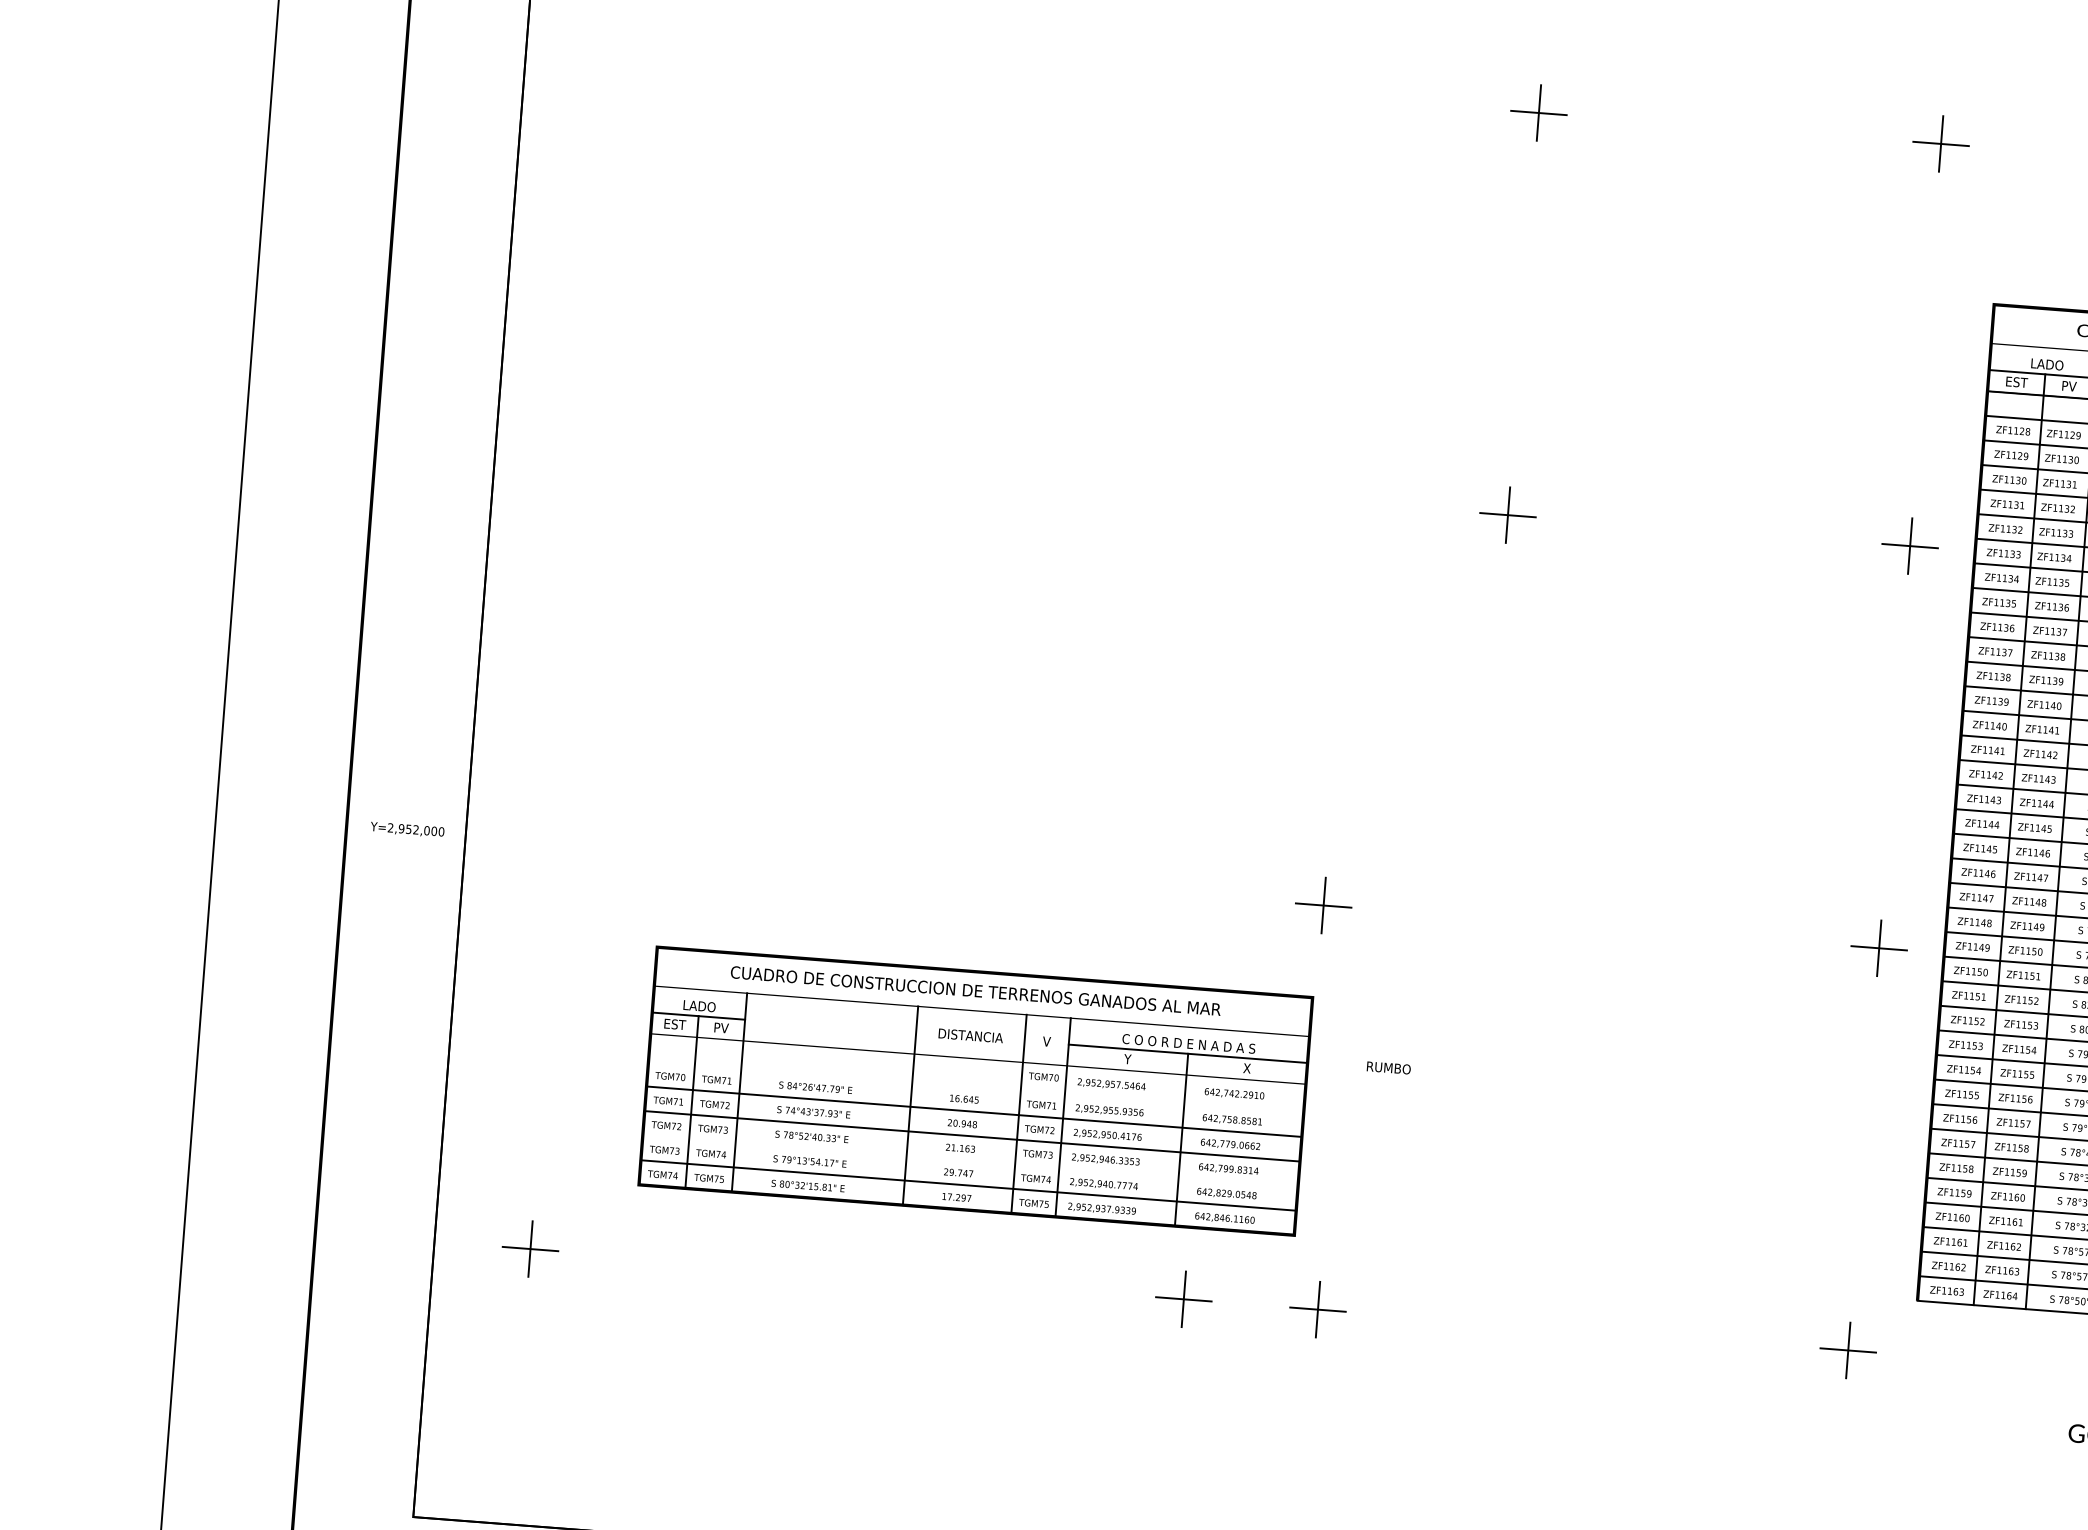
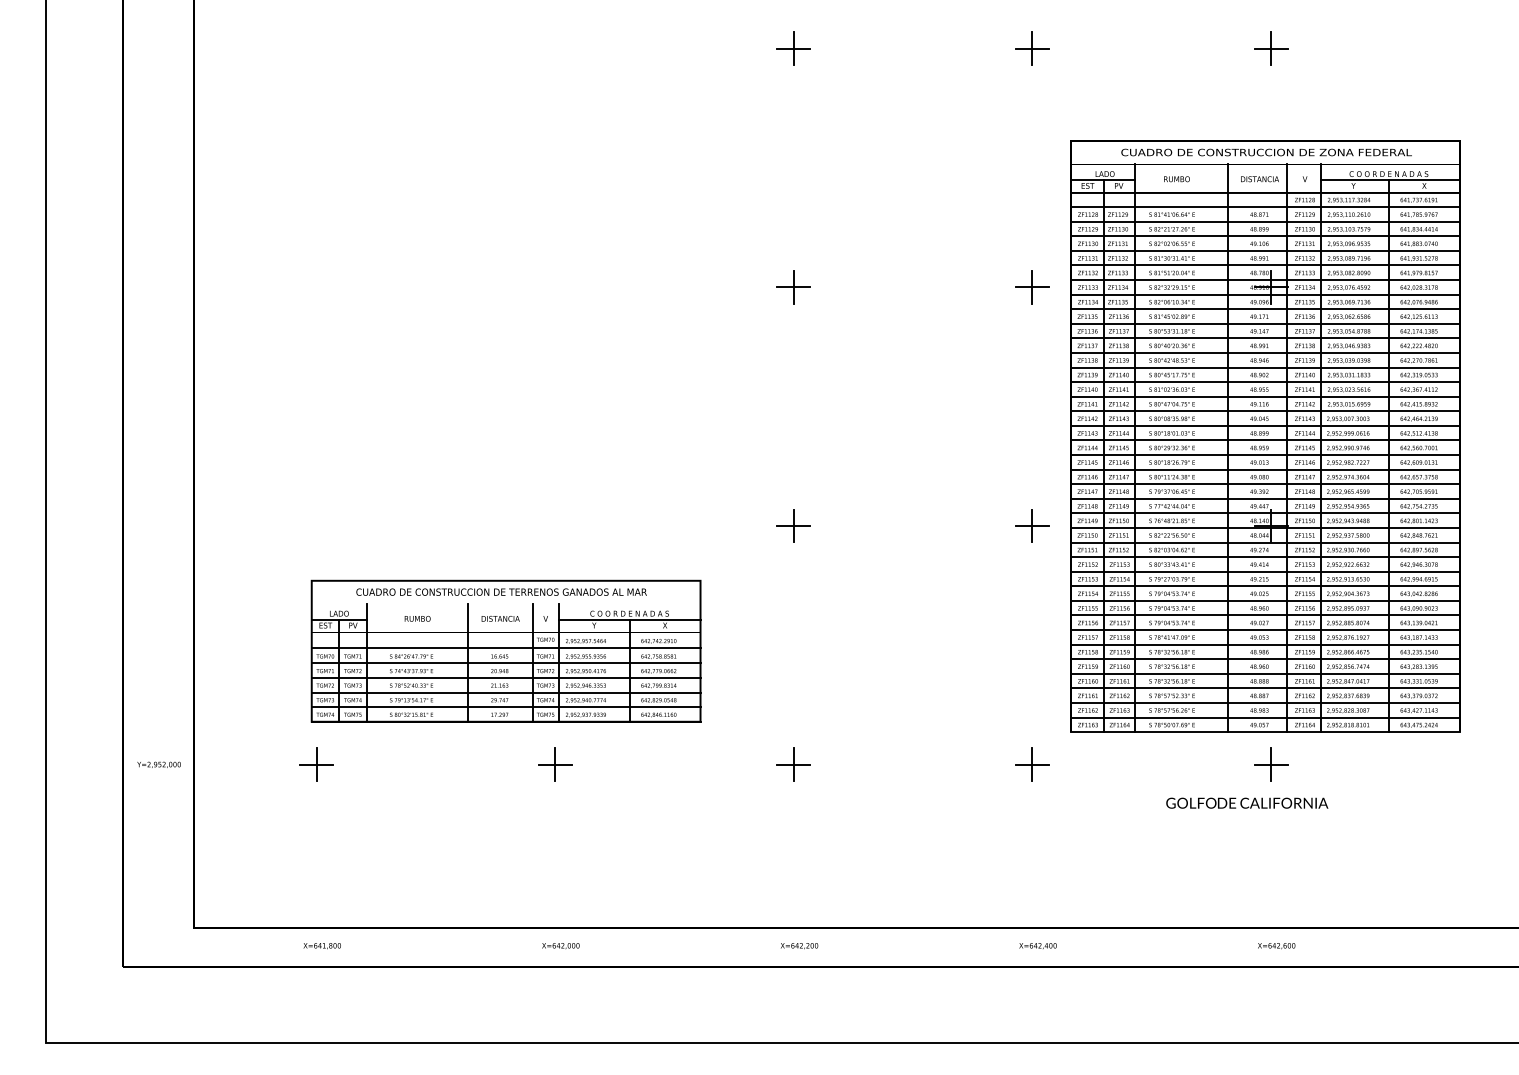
text: (406, 829) -> (158, 764), moved
part: (1323, 904) -> (793, 525), moved
text: (1388, 1067) -> (417, 618), moved
line: (975, 1086) -> (505, 648), added
line: (969, 1160) -> (505, 692), added
part: (530, 1248) -> (316, 764), moved
part: (1184, 1299) -> (555, 764), moved
part: (1317, 1309) -> (793, 764), moved

